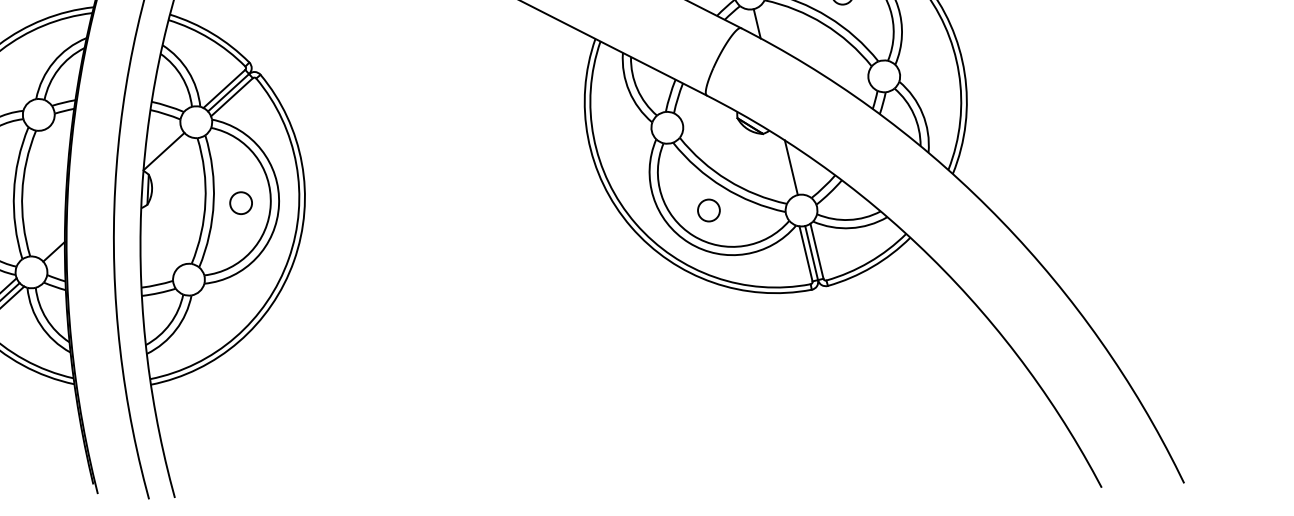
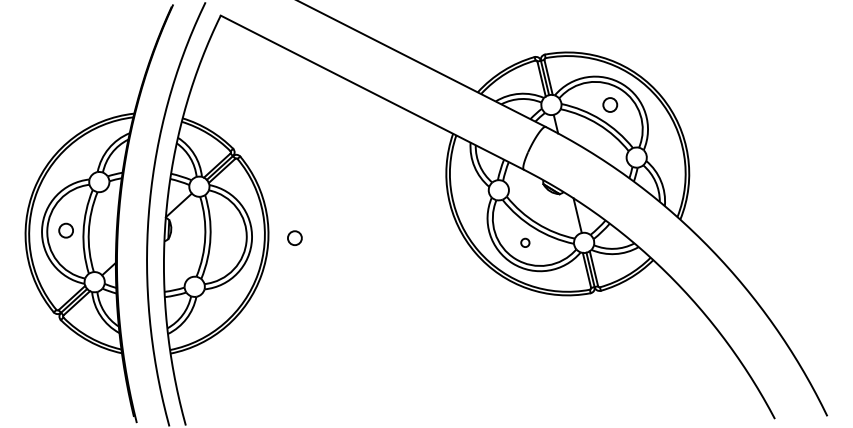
circle: (240, 202) -> (294, 237), moved
circle: (709, 209) -> (525, 242), size x0.6

